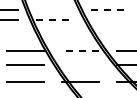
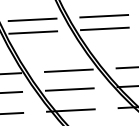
line: (54, 10) -> (32, 19), added
line: (110, 10) -> (105, 16), dashed -> solid
line: (55, 20) -> (34, 32), dashed -> solid
line: (109, 20) -> (104, 29), added
line: (79, 50) -> (67, 70), dashed -> solid
line: (80, 65) -> (69, 89), added

